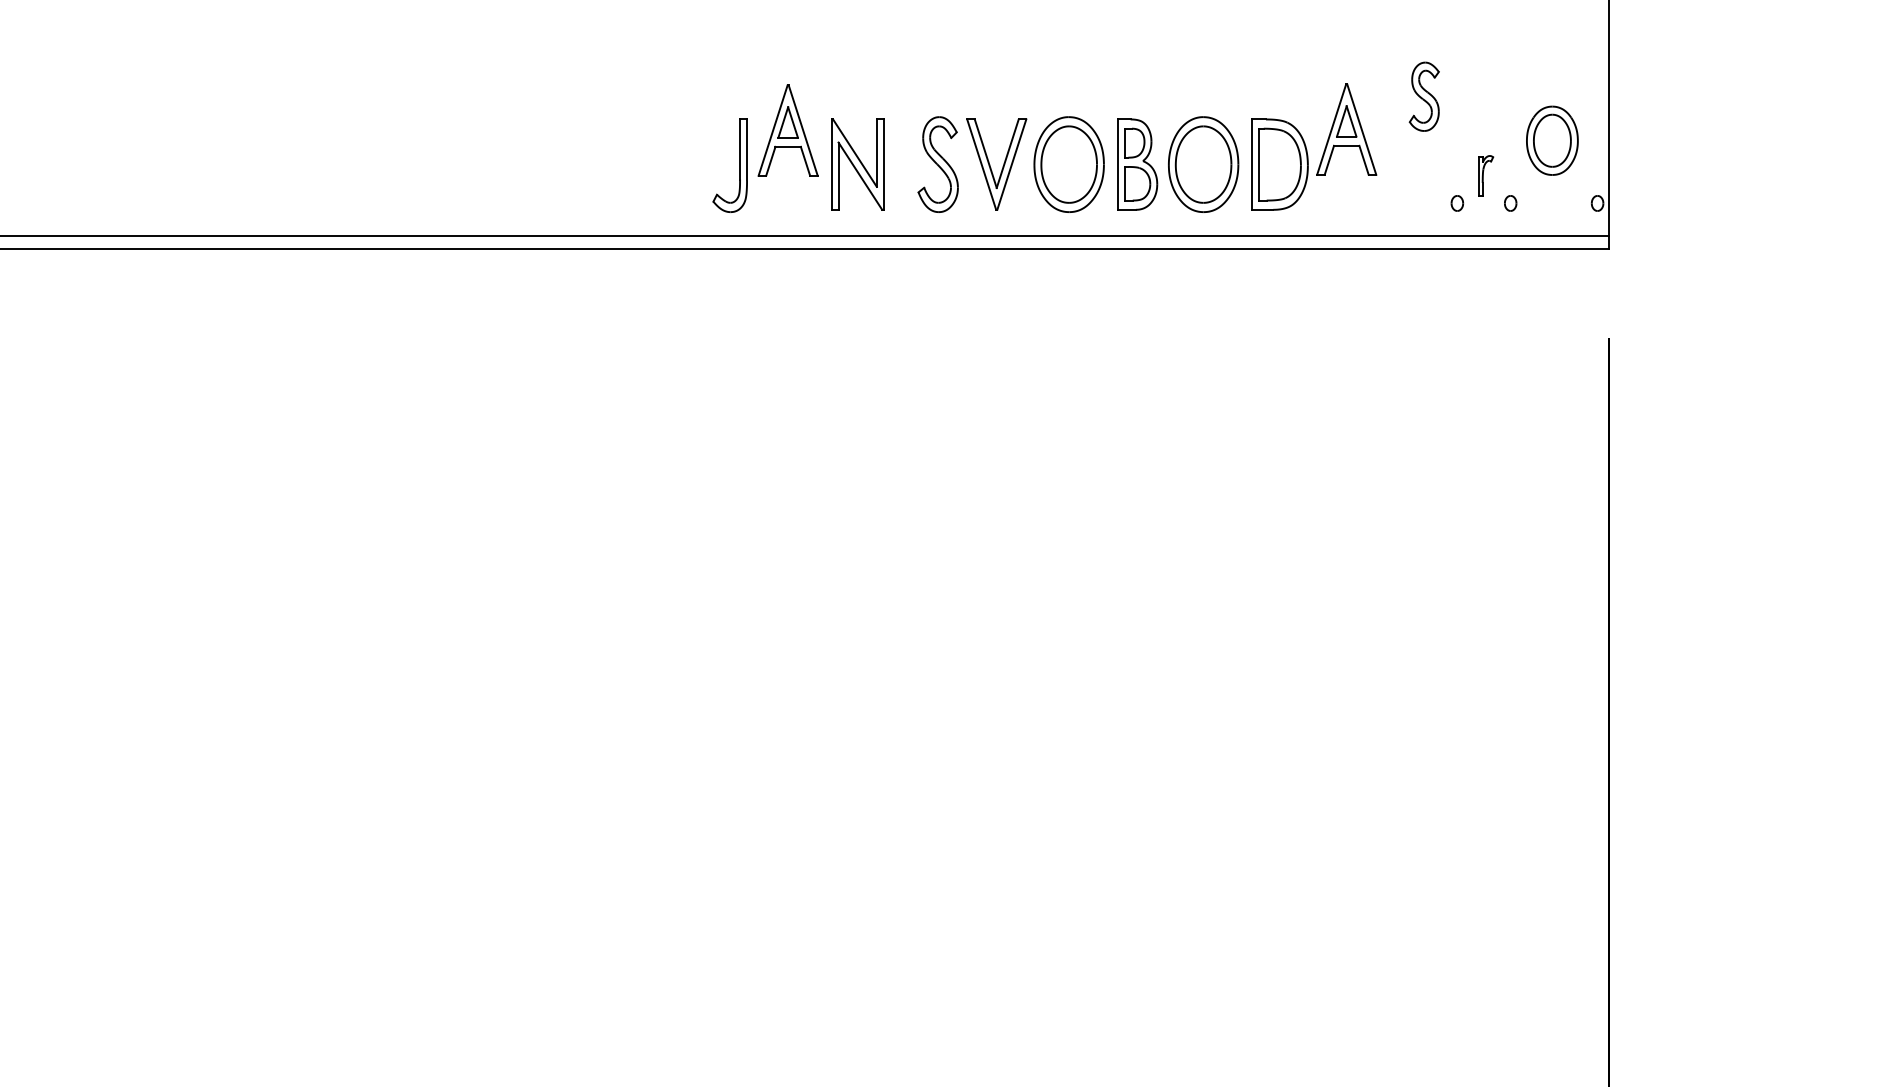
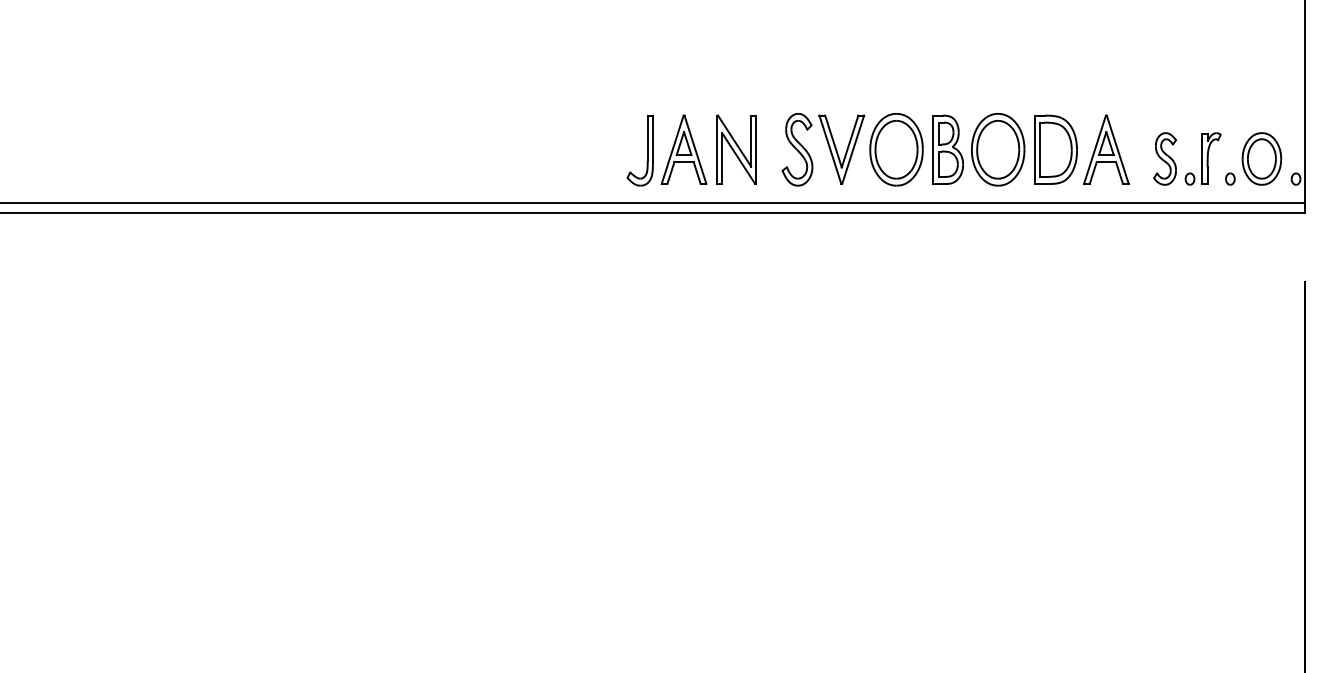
part: (1423, 96) -> (1164, 158), moved
part: (1346, 129) -> (1106, 149), moved
part: (787, 130) -> (683, 149), moved
part: (1552, 140) -> (1261, 158), moved
part: (1485, 175) -> (1211, 157), size x1.67

